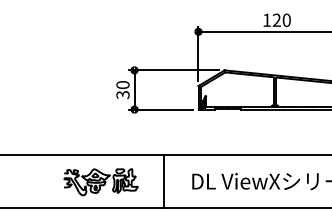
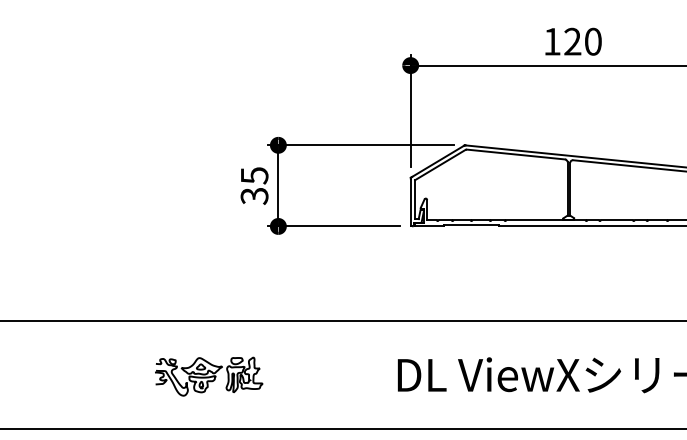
text: (122, 85) -> (253, 176), 30 -> 35
line: (163, 181) -> (338, 375), removed
part: (100, 182) -> (208, 377), size x0.7

